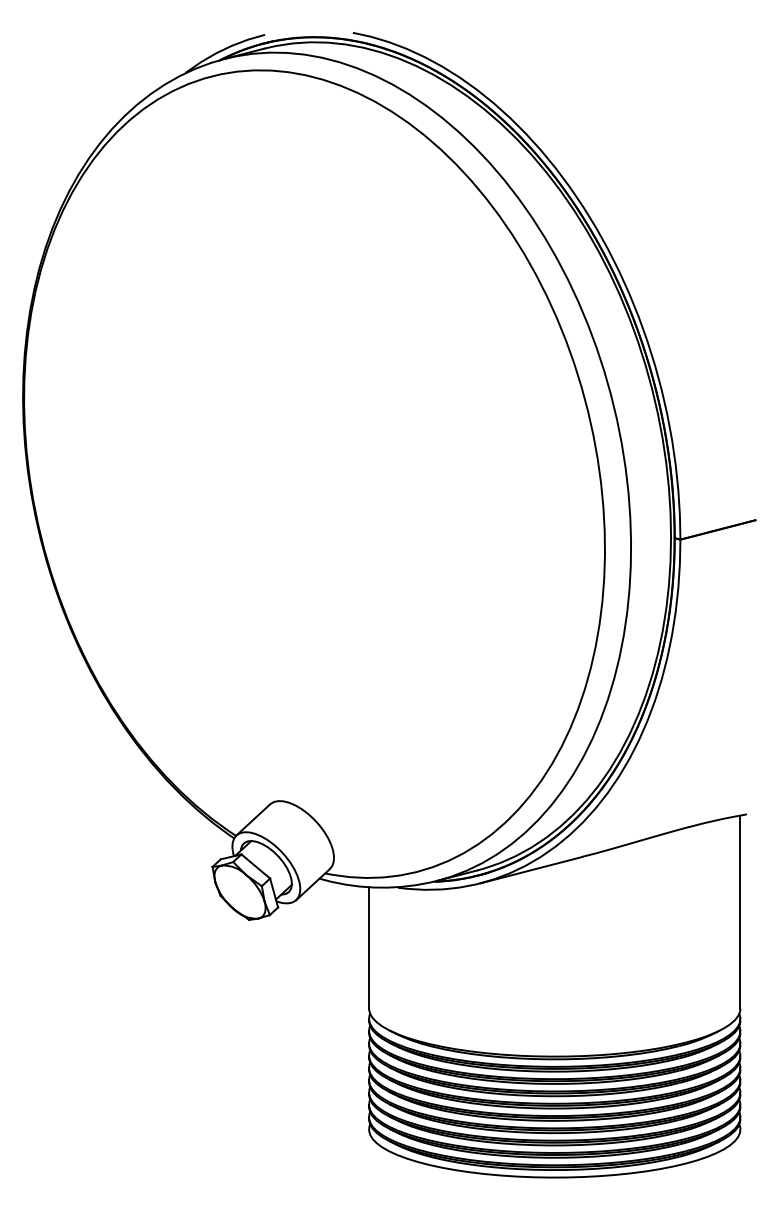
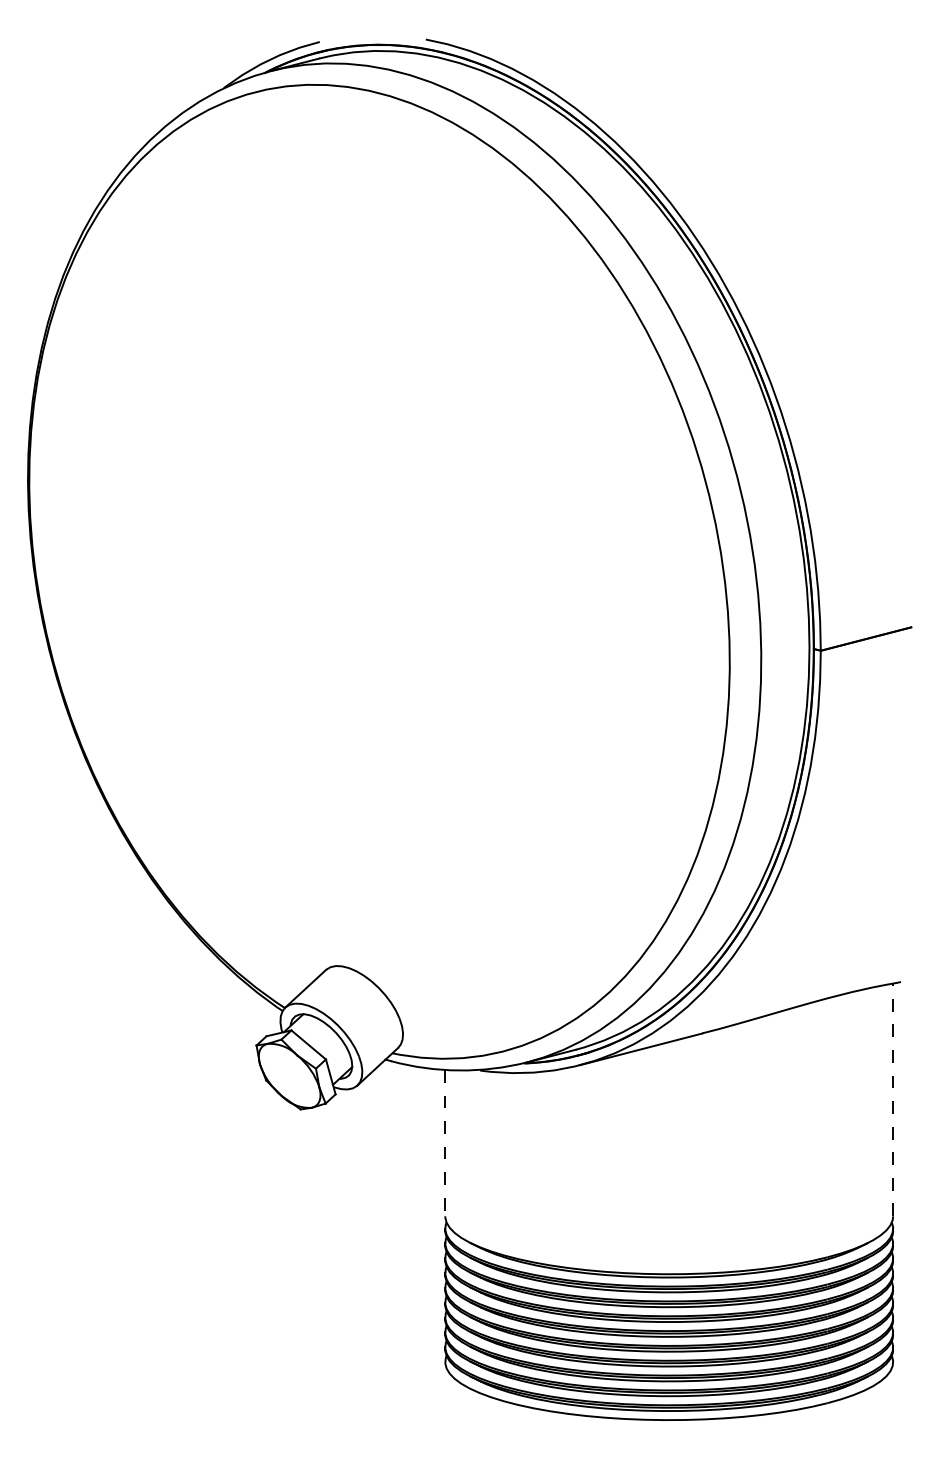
line: (740, 911) -> (893, 1099), solid -> dashed
line: (369, 947) -> (445, 1142), solid -> dashed

